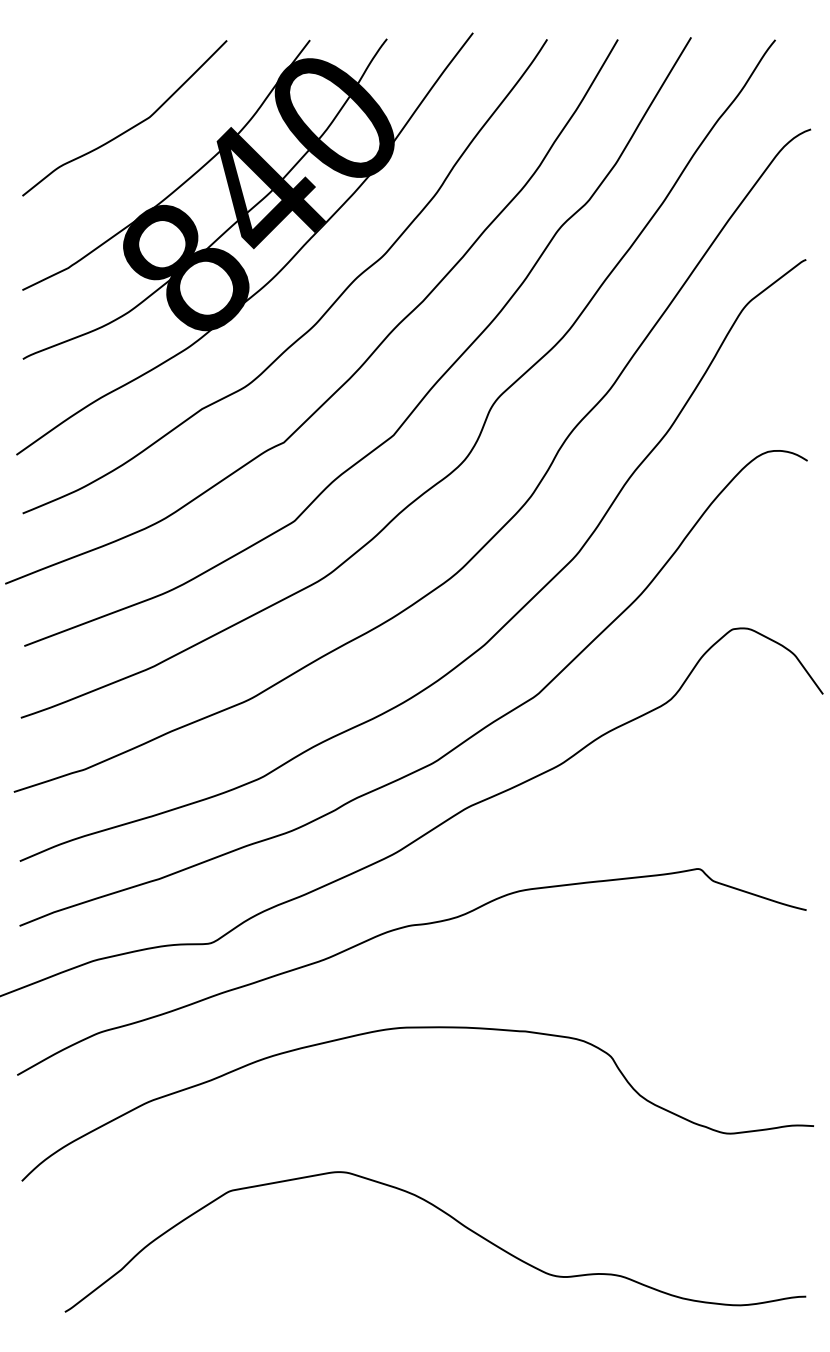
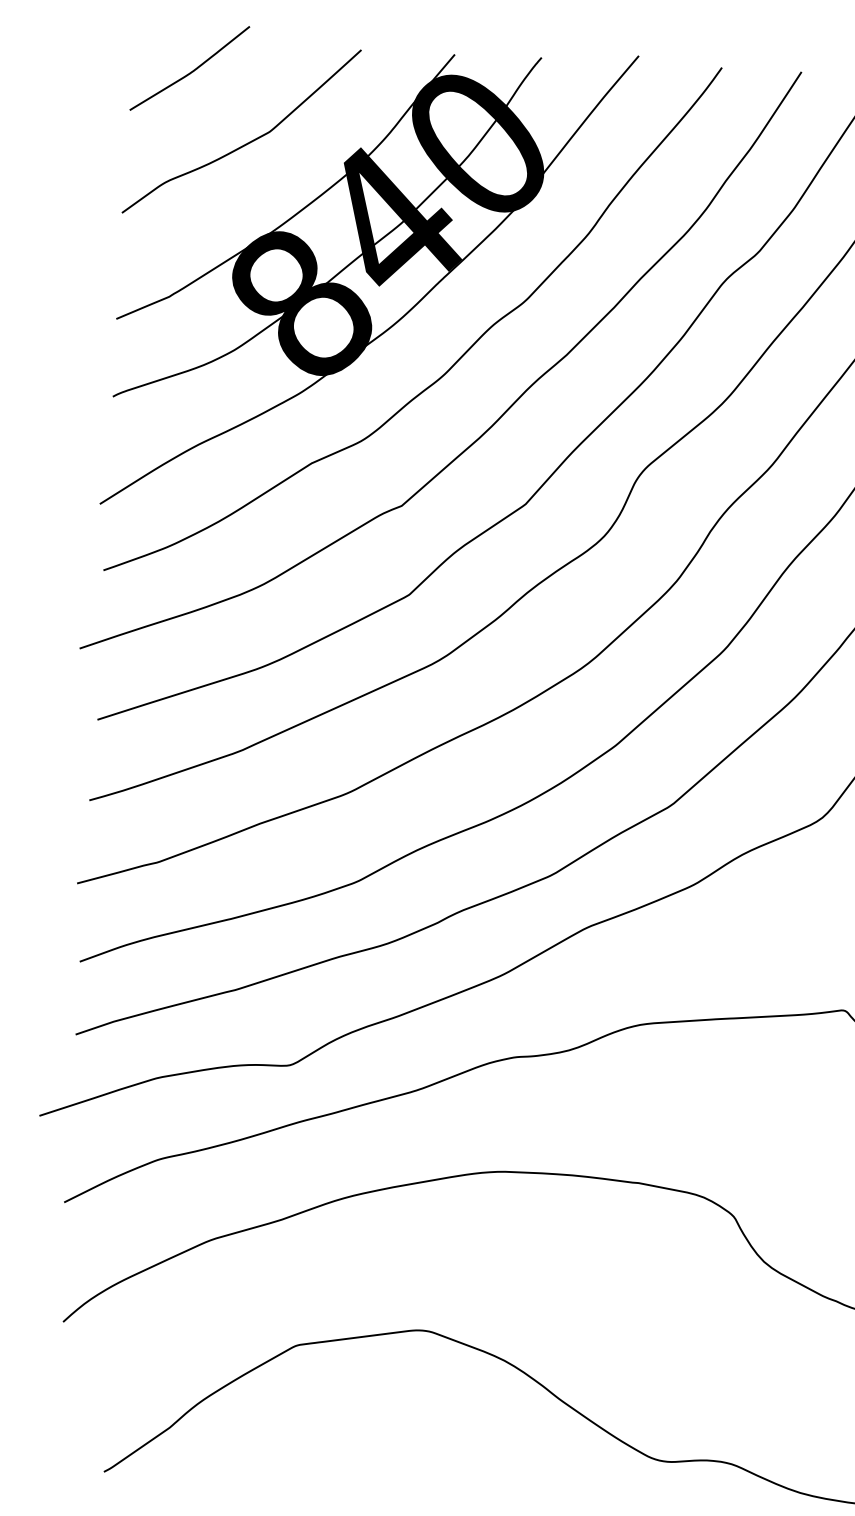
curve: (76, 67) -> (190, 71), added

